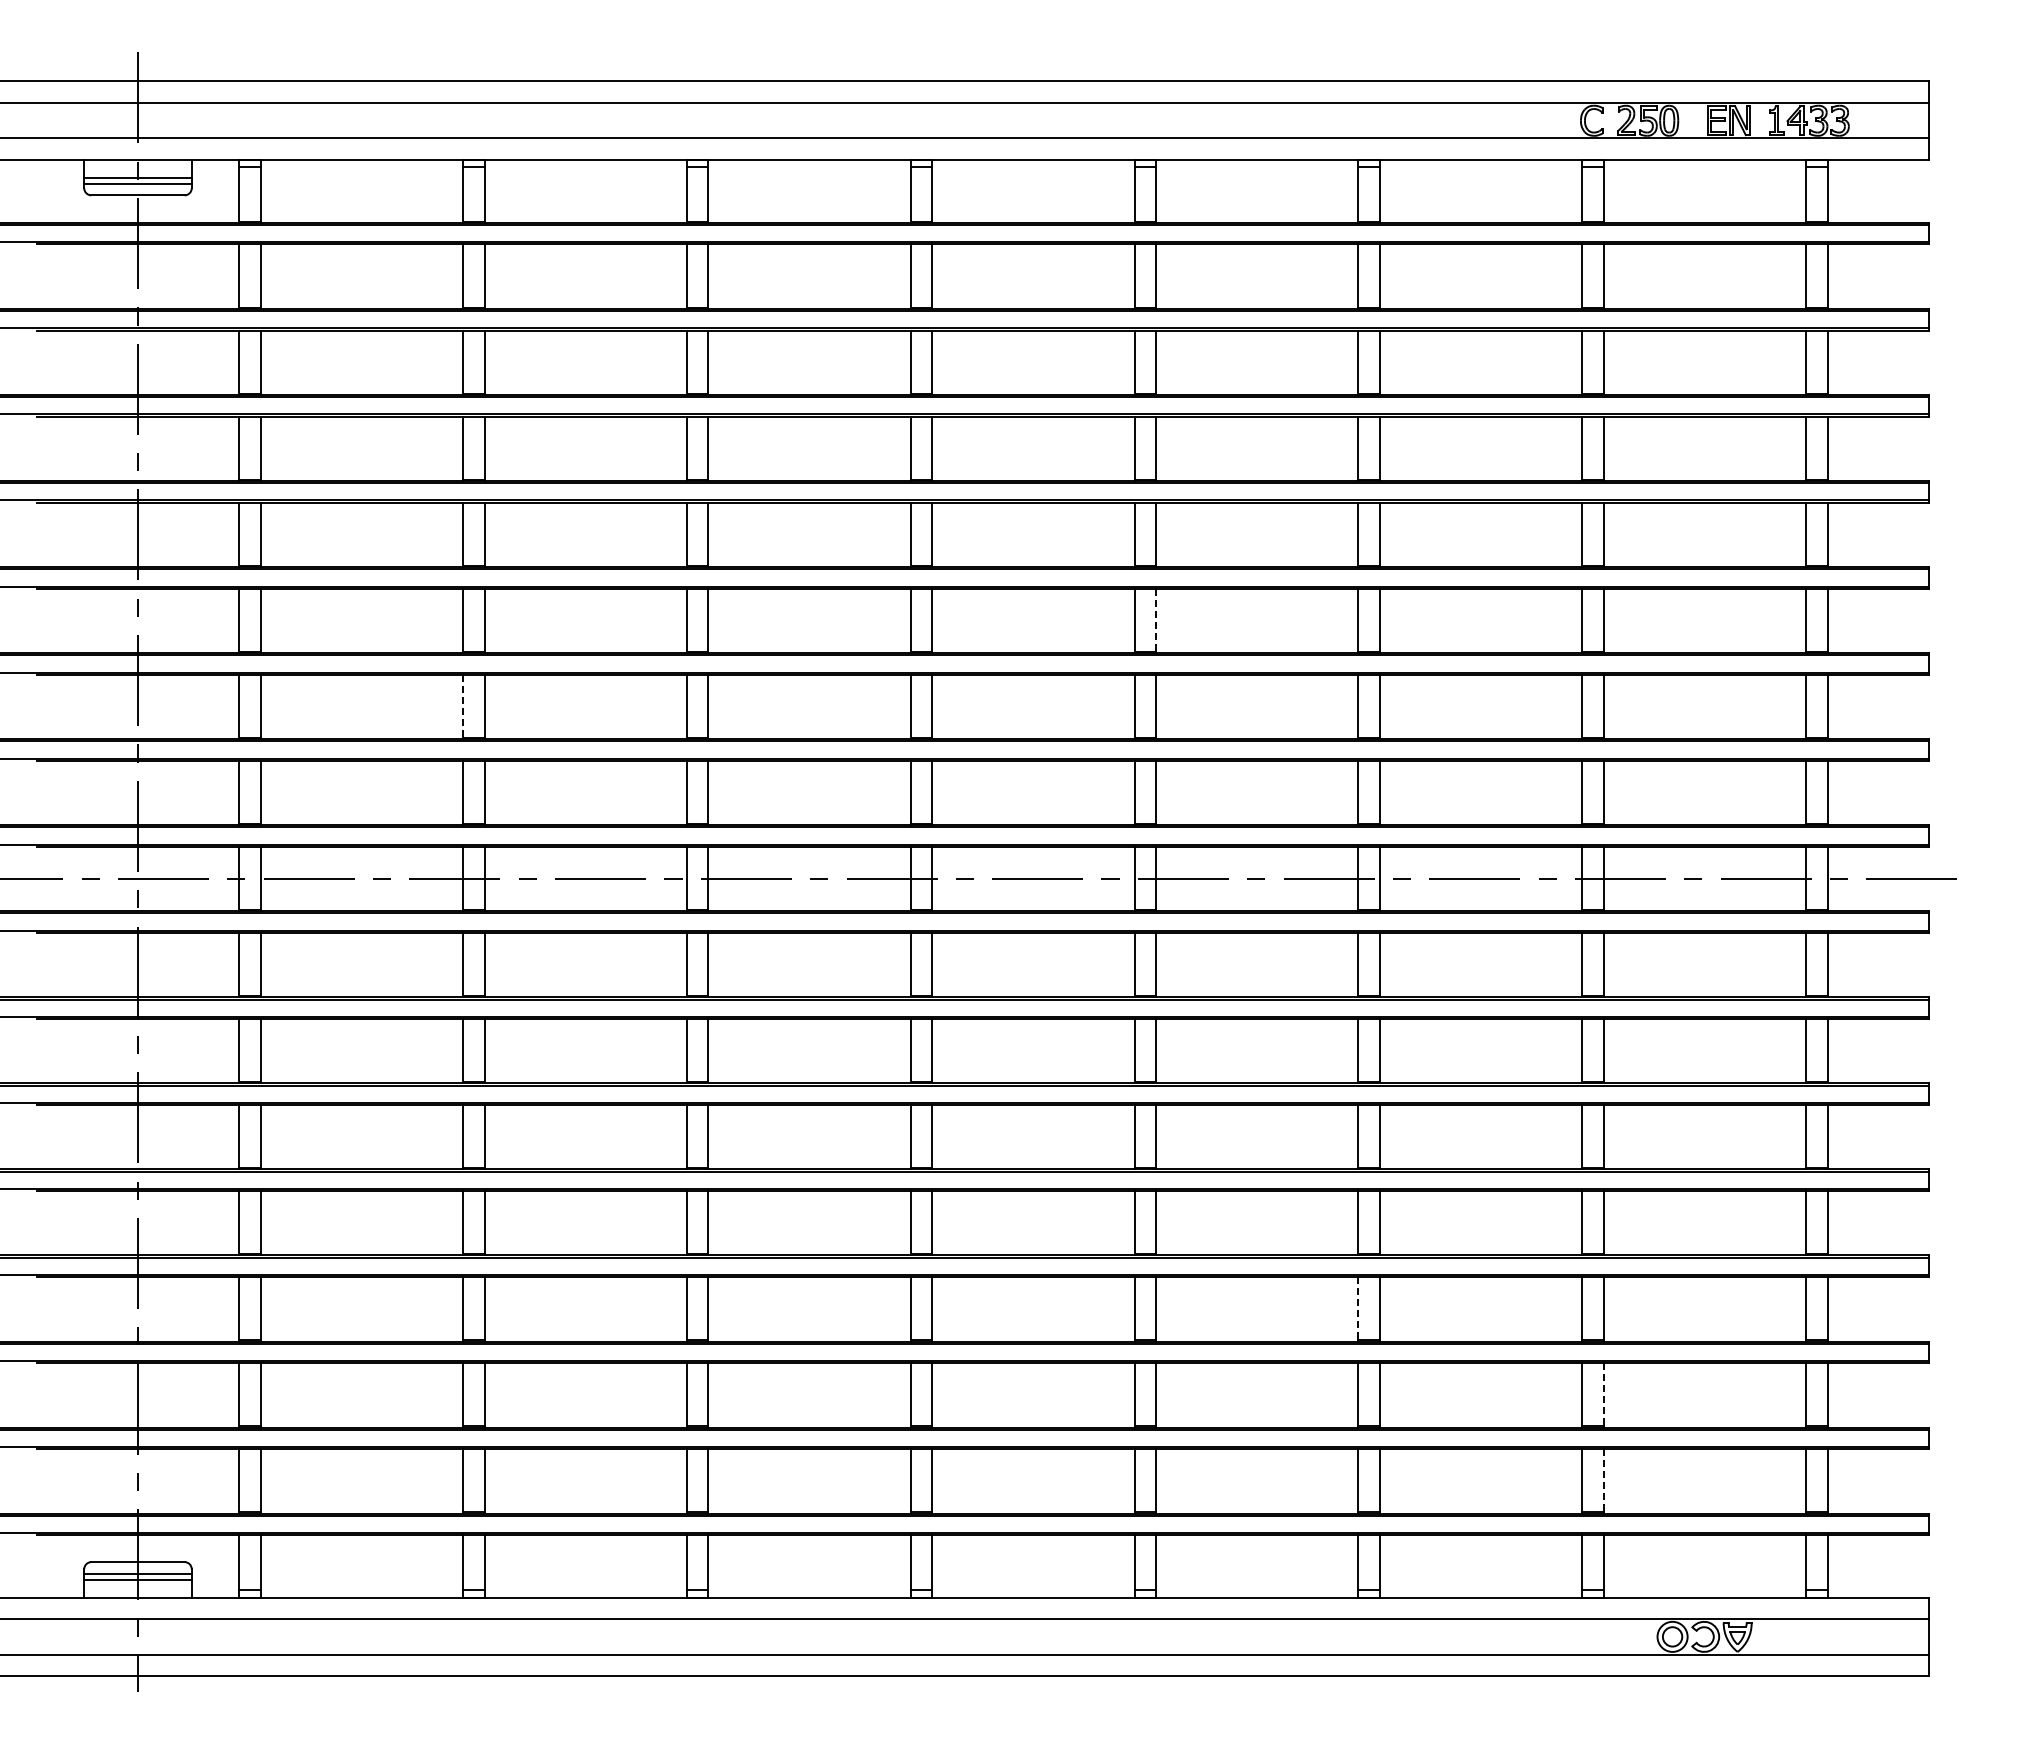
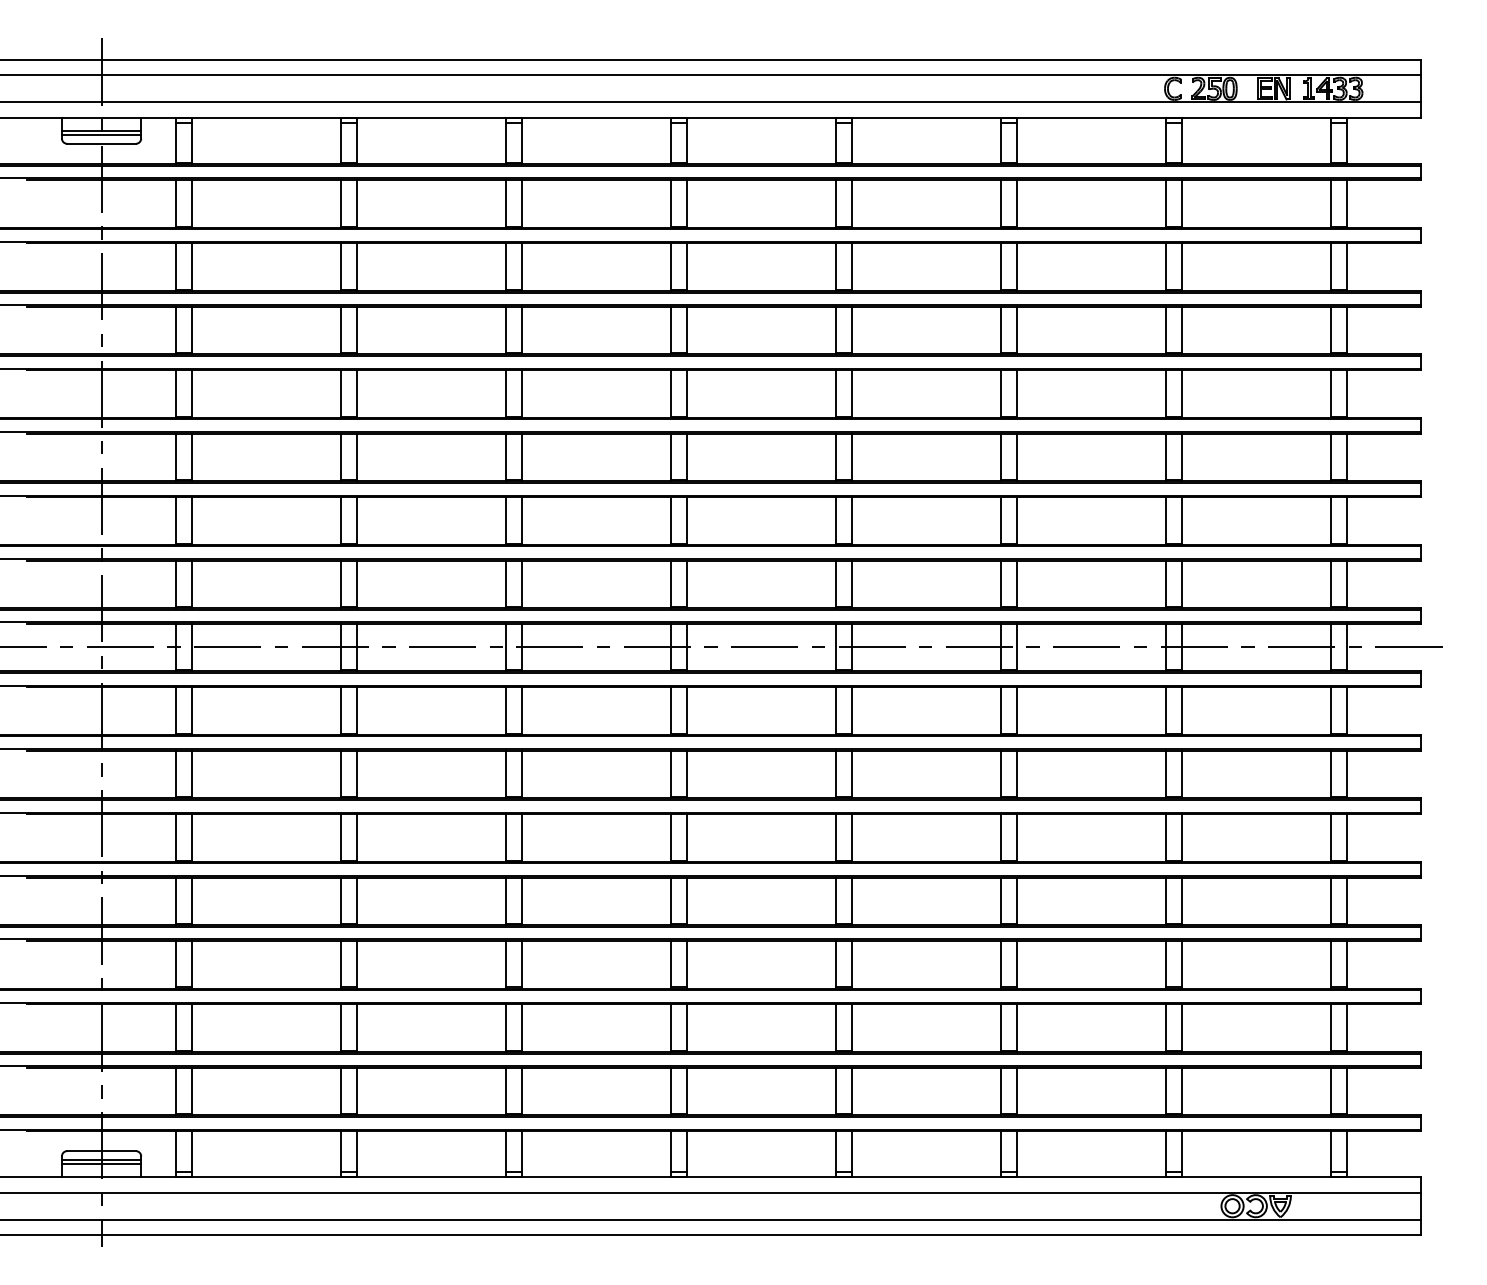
line: (1156, 620) -> (852, 457), dashed -> solid
line: (463, 706) -> (341, 520), dashed -> solid
line: (1358, 1308) -> (1001, 964), dashed -> solid
line: (1603, 1394) -> (1181, 1027), dashed -> solid
line: (1603, 1480) -> (1181, 1090), dashed -> solid

